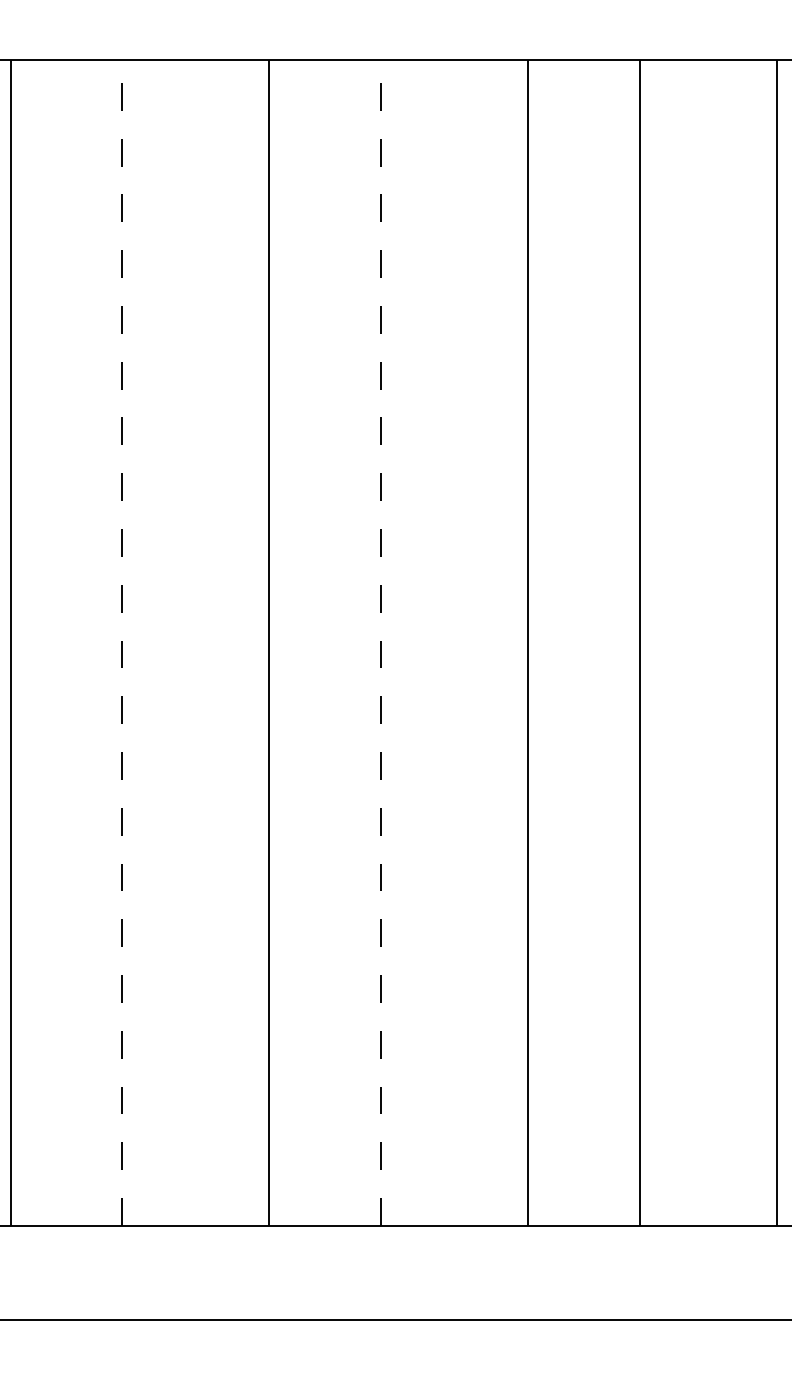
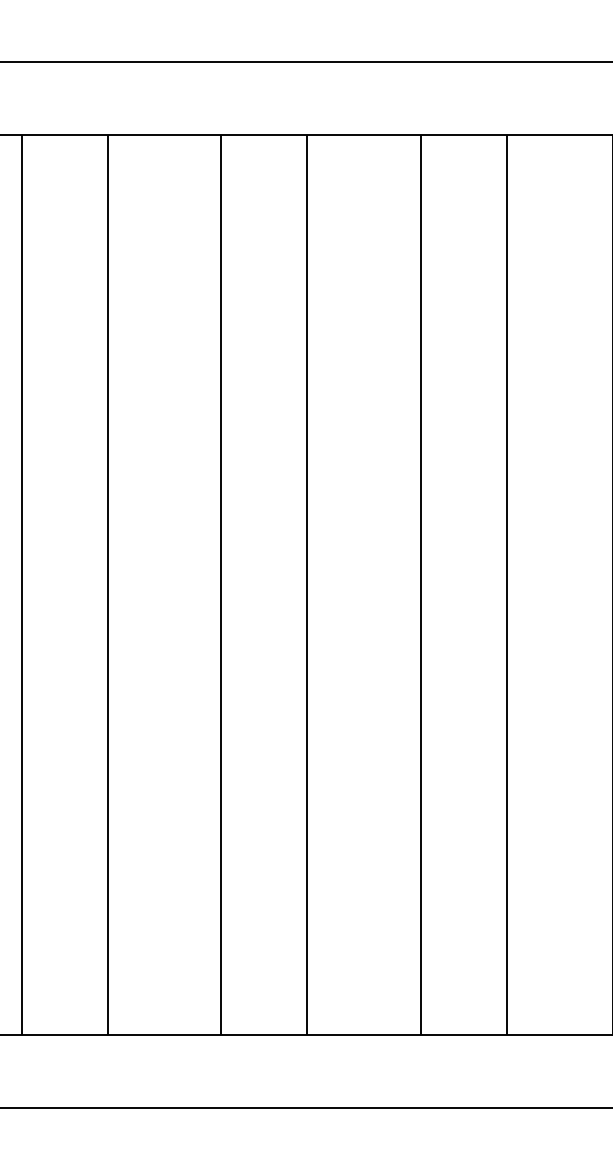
line: (121, 642) -> (107, 584), dashed -> solid
line: (380, 642) -> (307, 584), dashed -> solid

